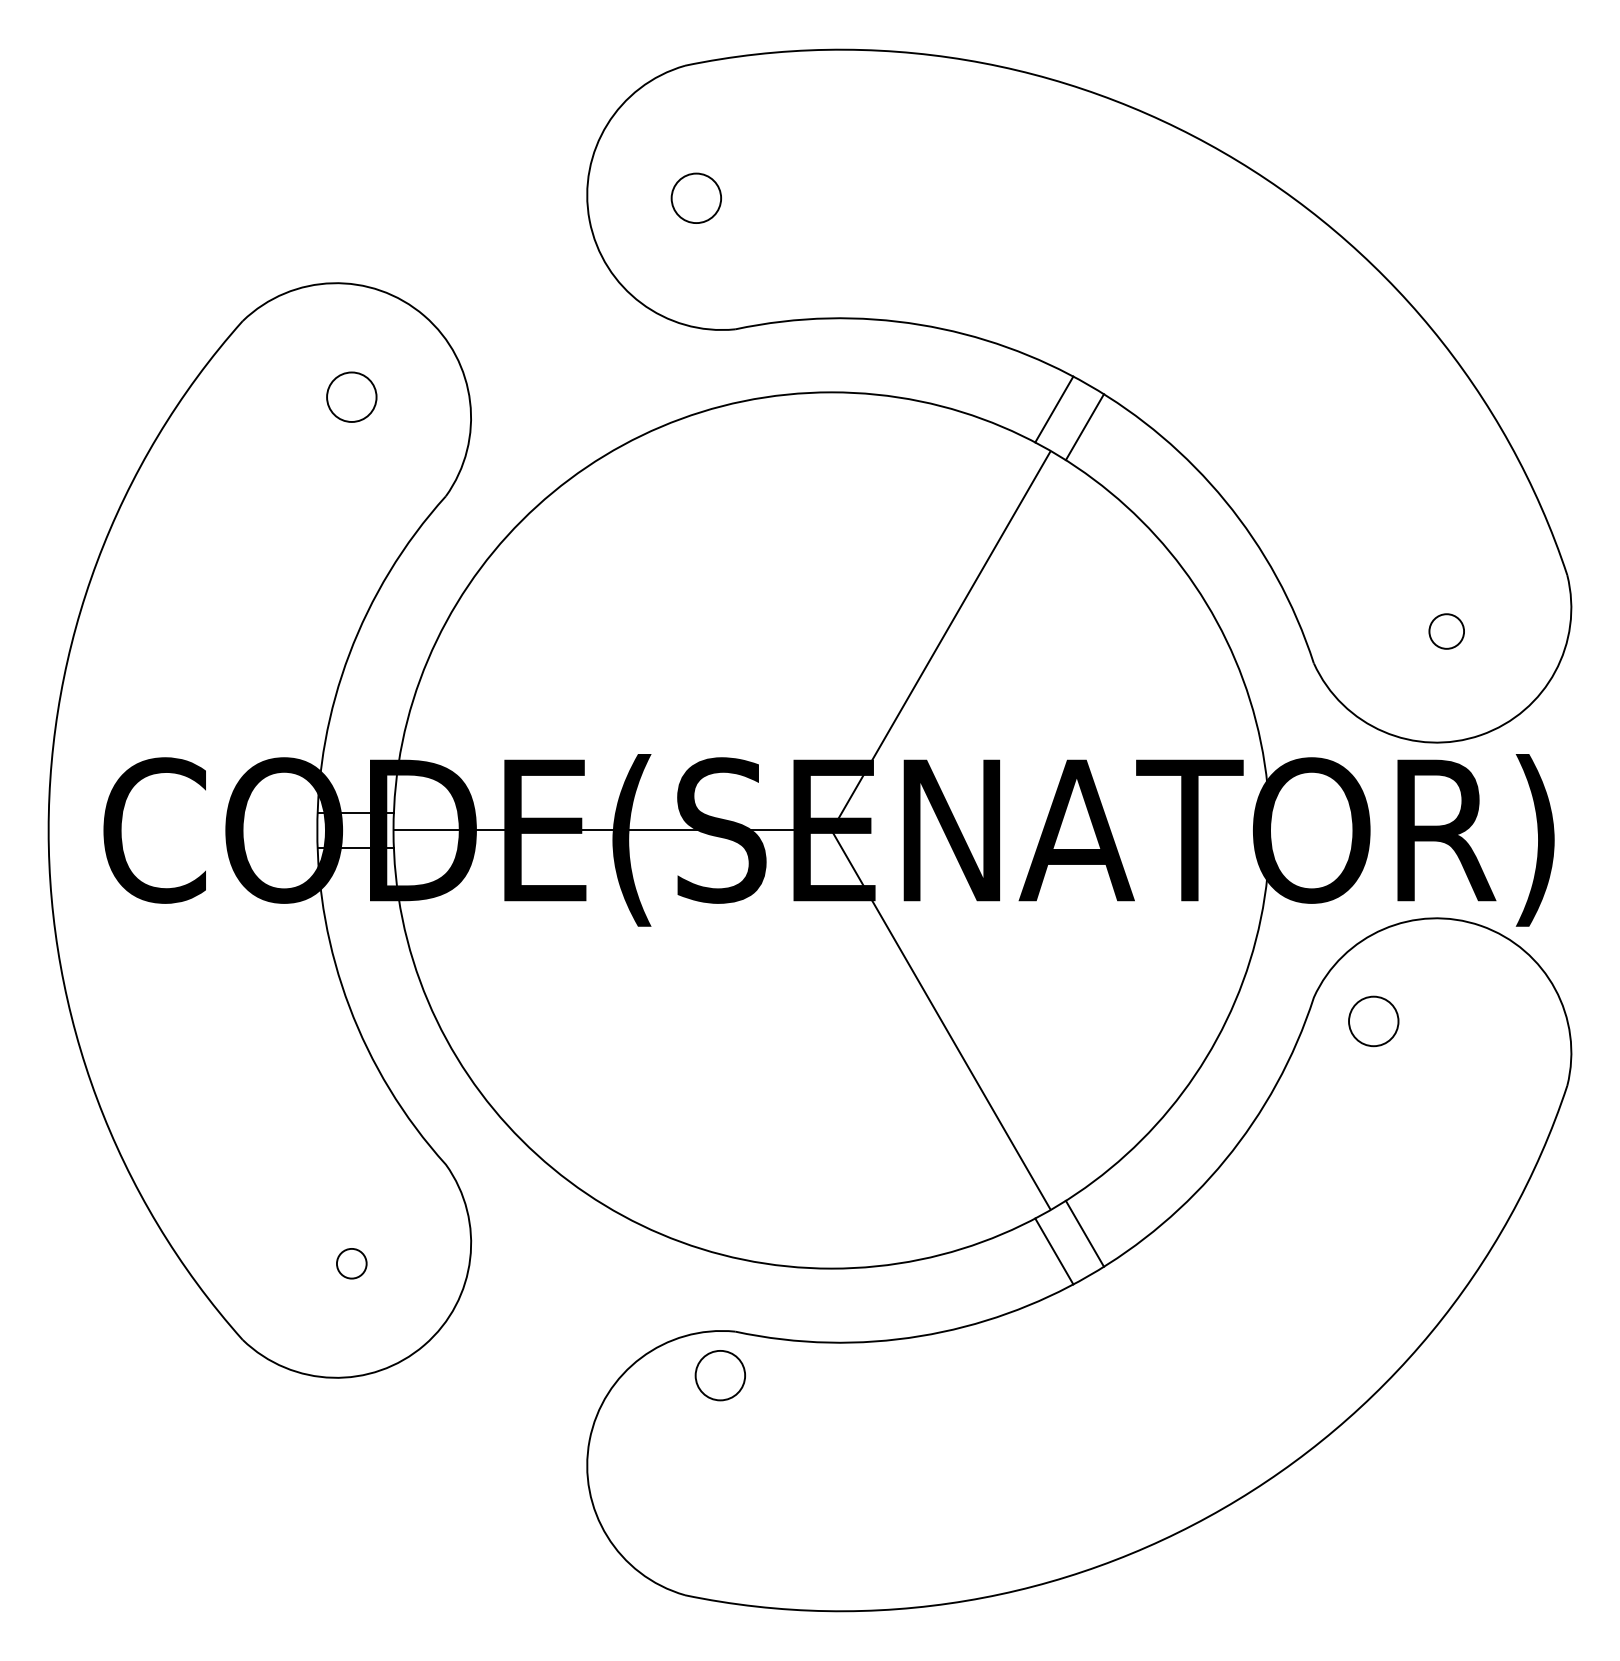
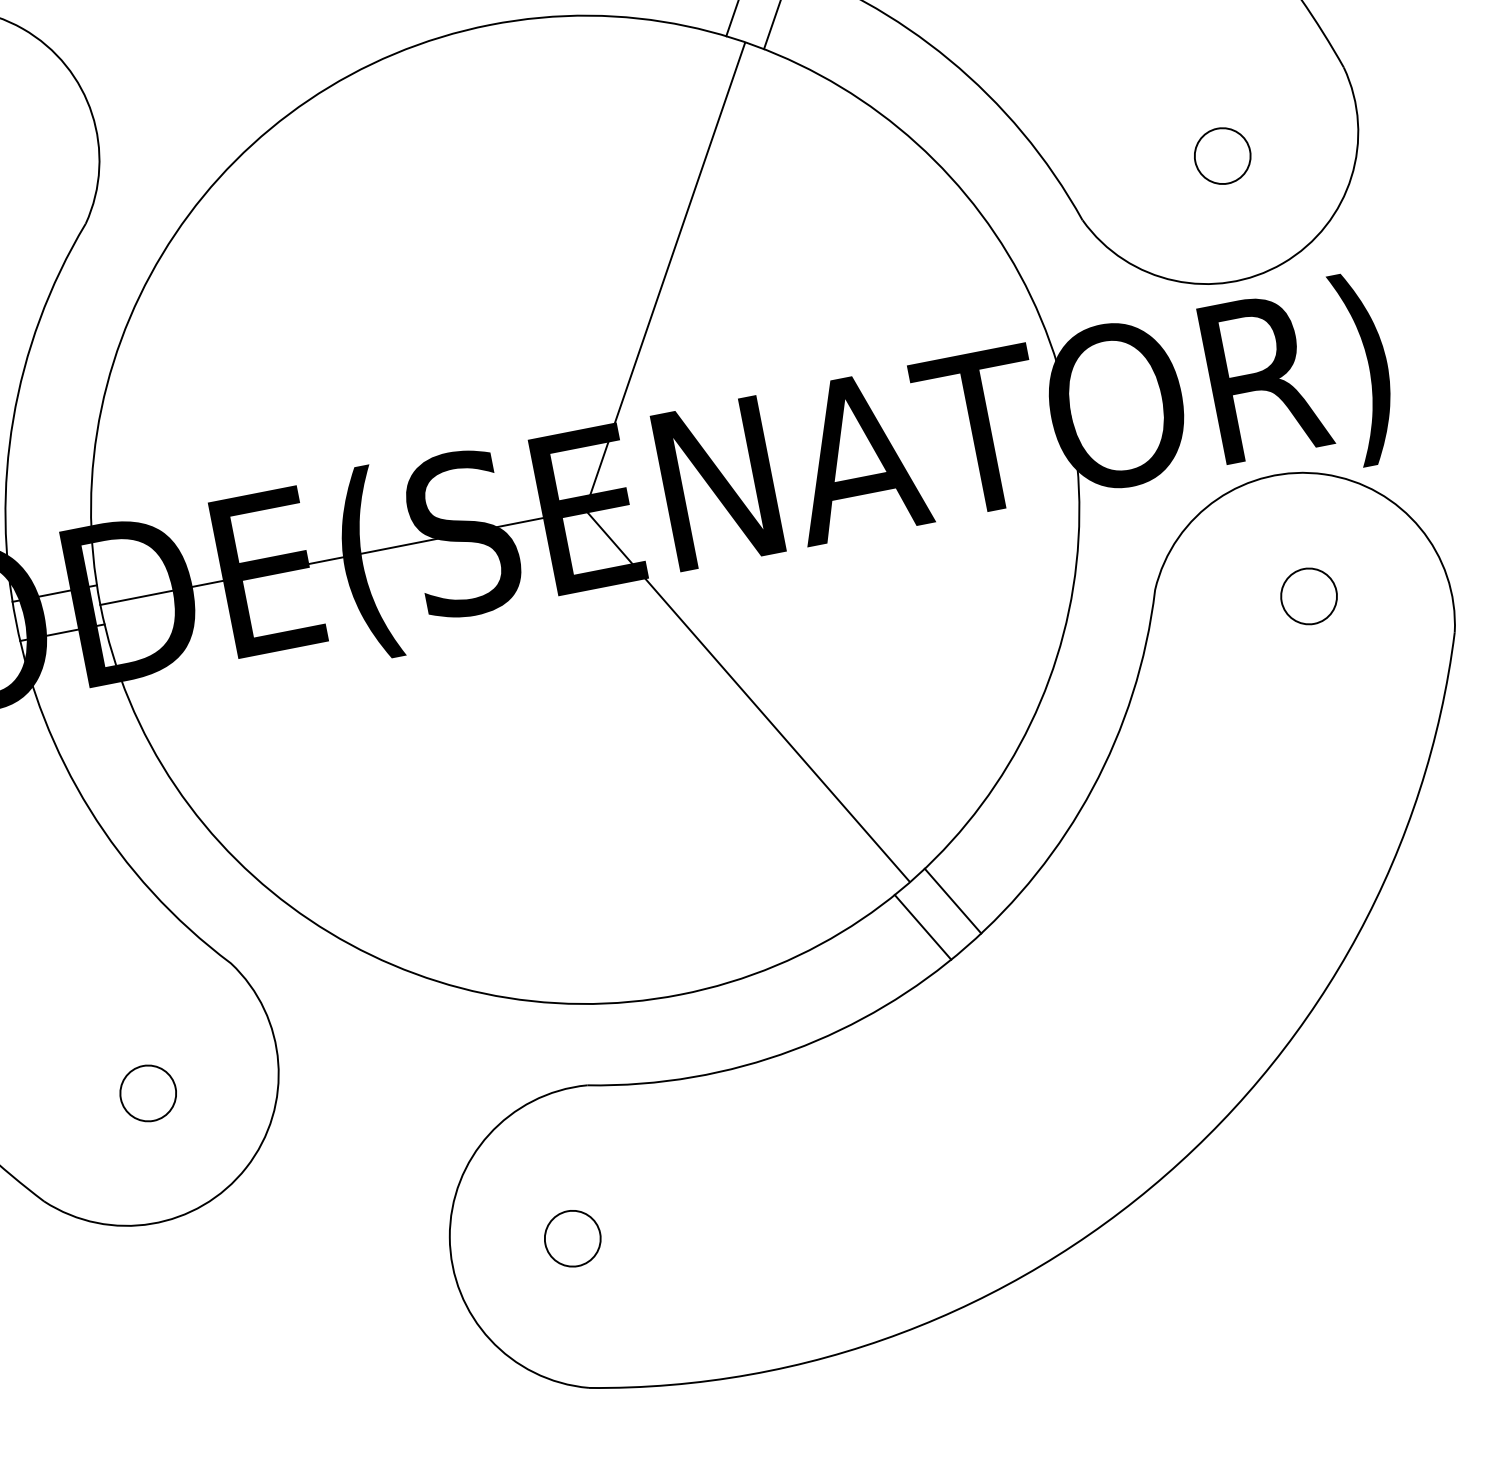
circle: (1446, 631) -> (1222, 156), size x1.43
circle: (1373, 1021) -> (1308, 596), moved
circle: (351, 1263) -> (147, 1093), size x1.67
circle: (719, 1375) -> (571, 1238), moved

